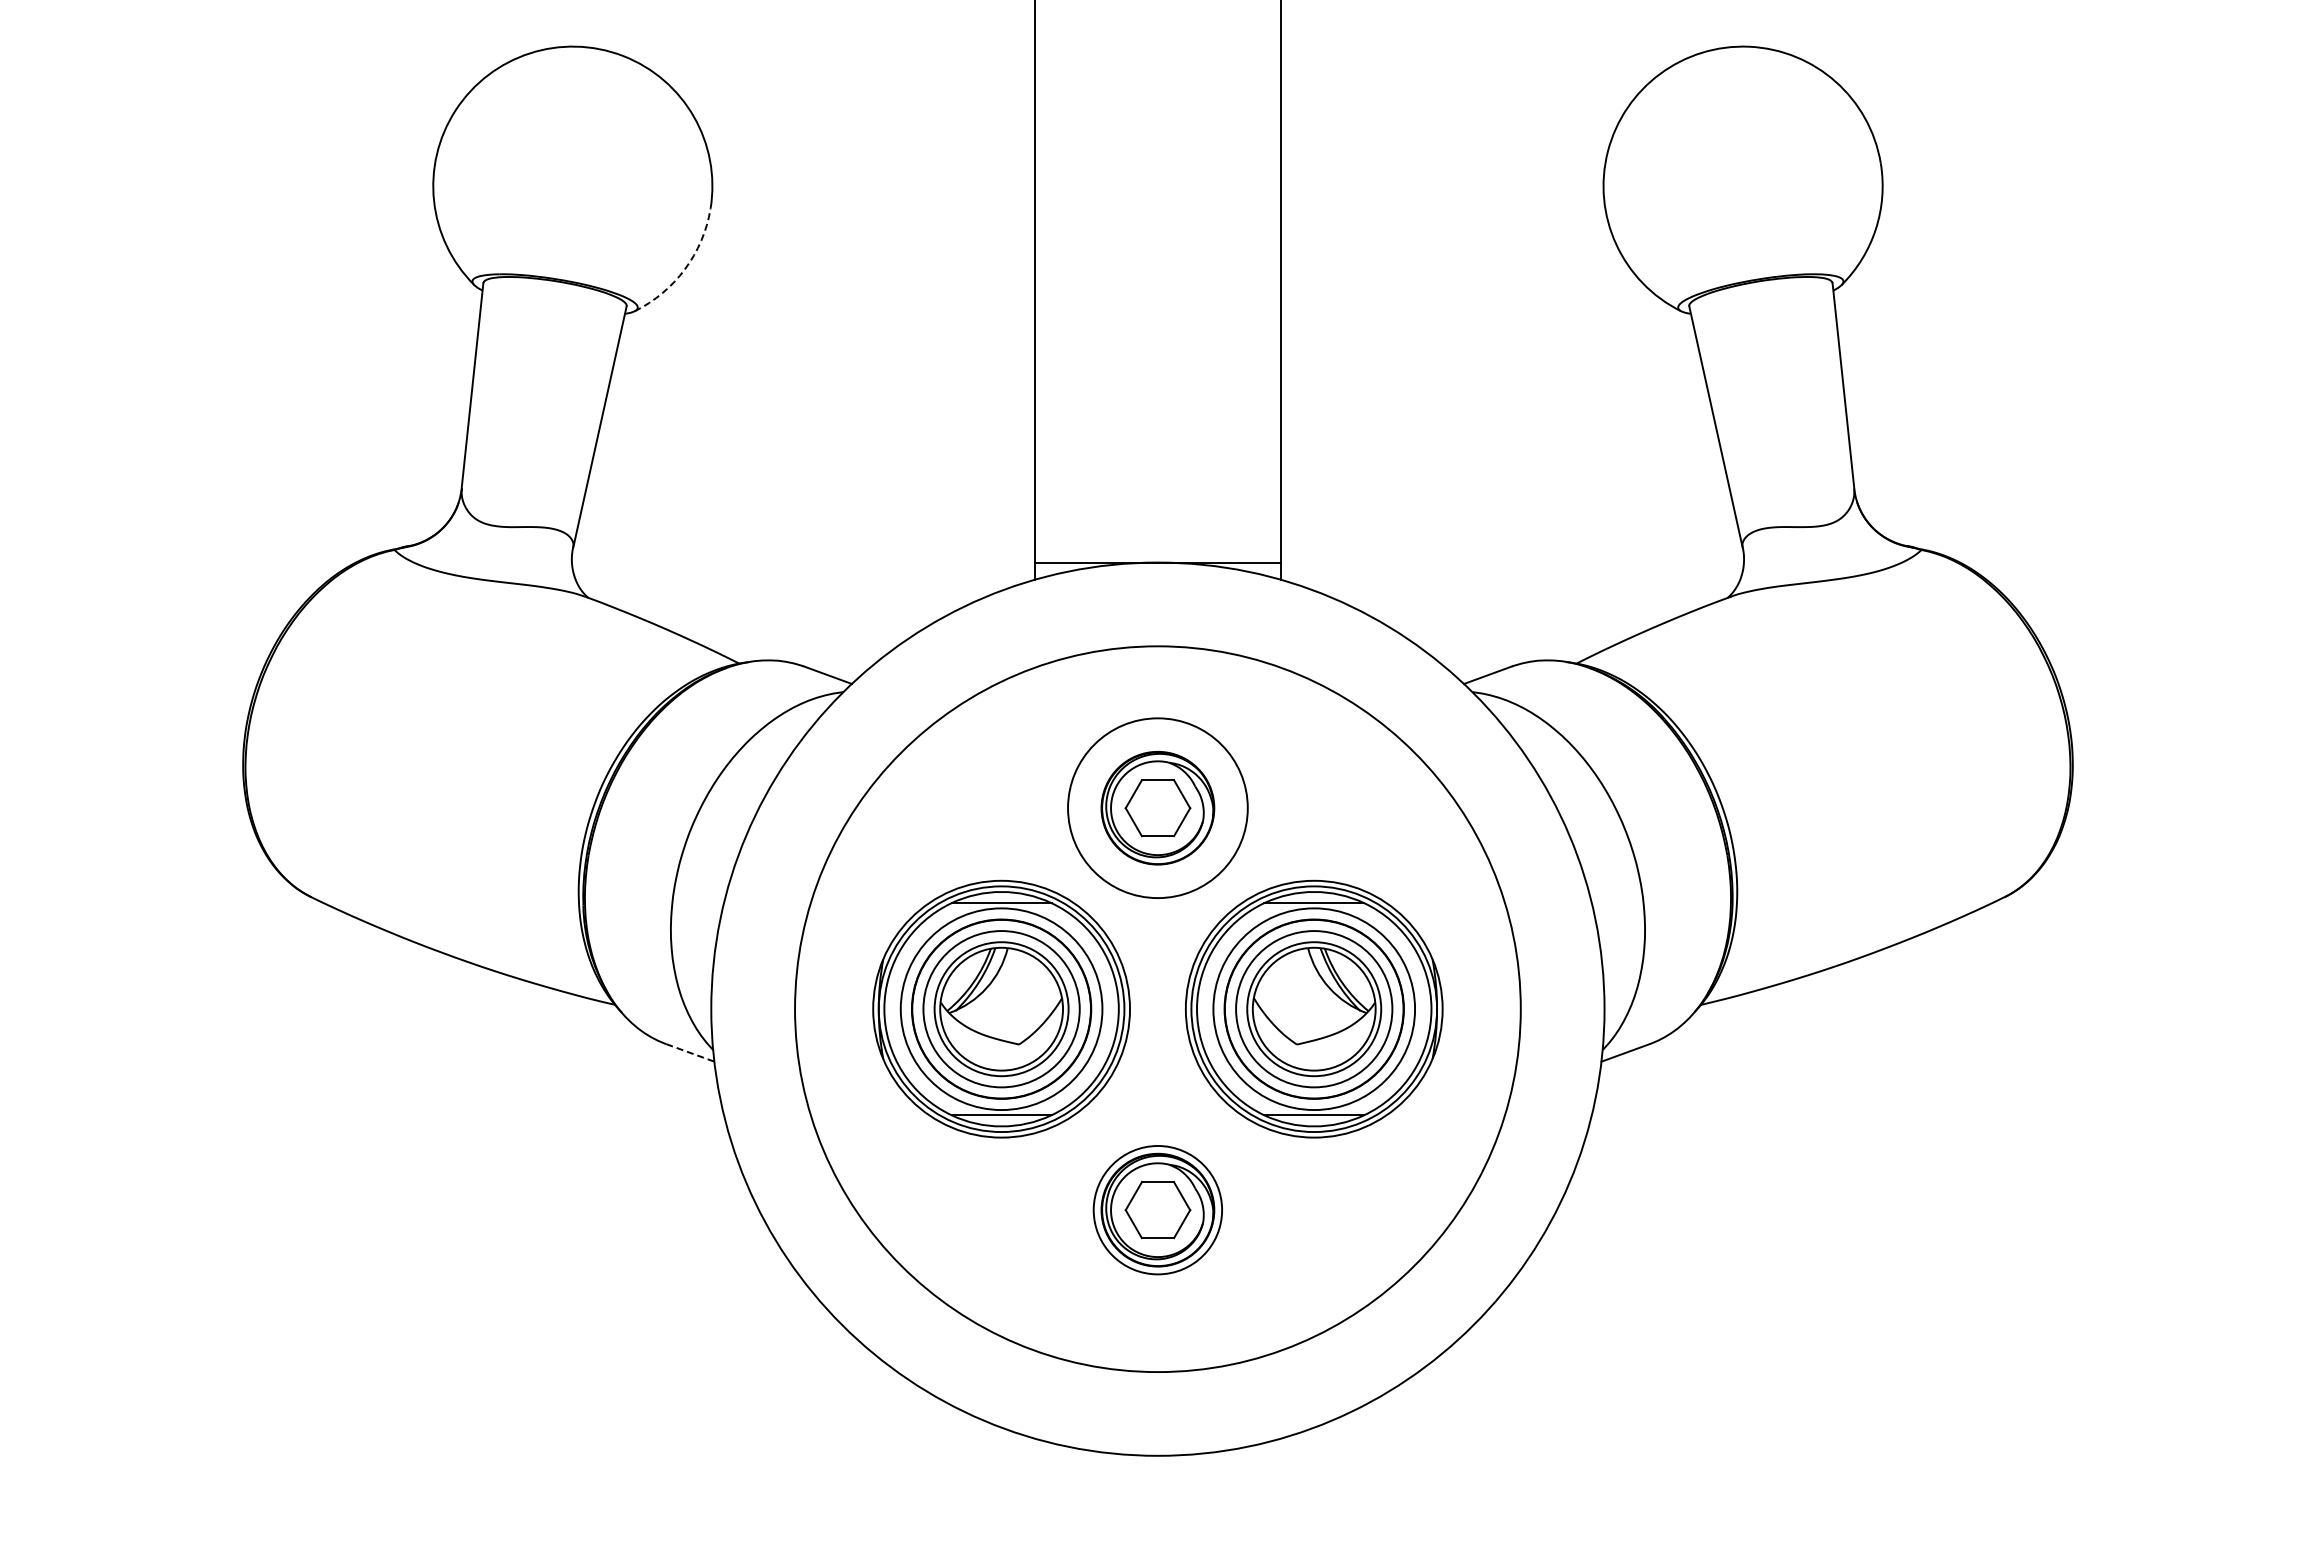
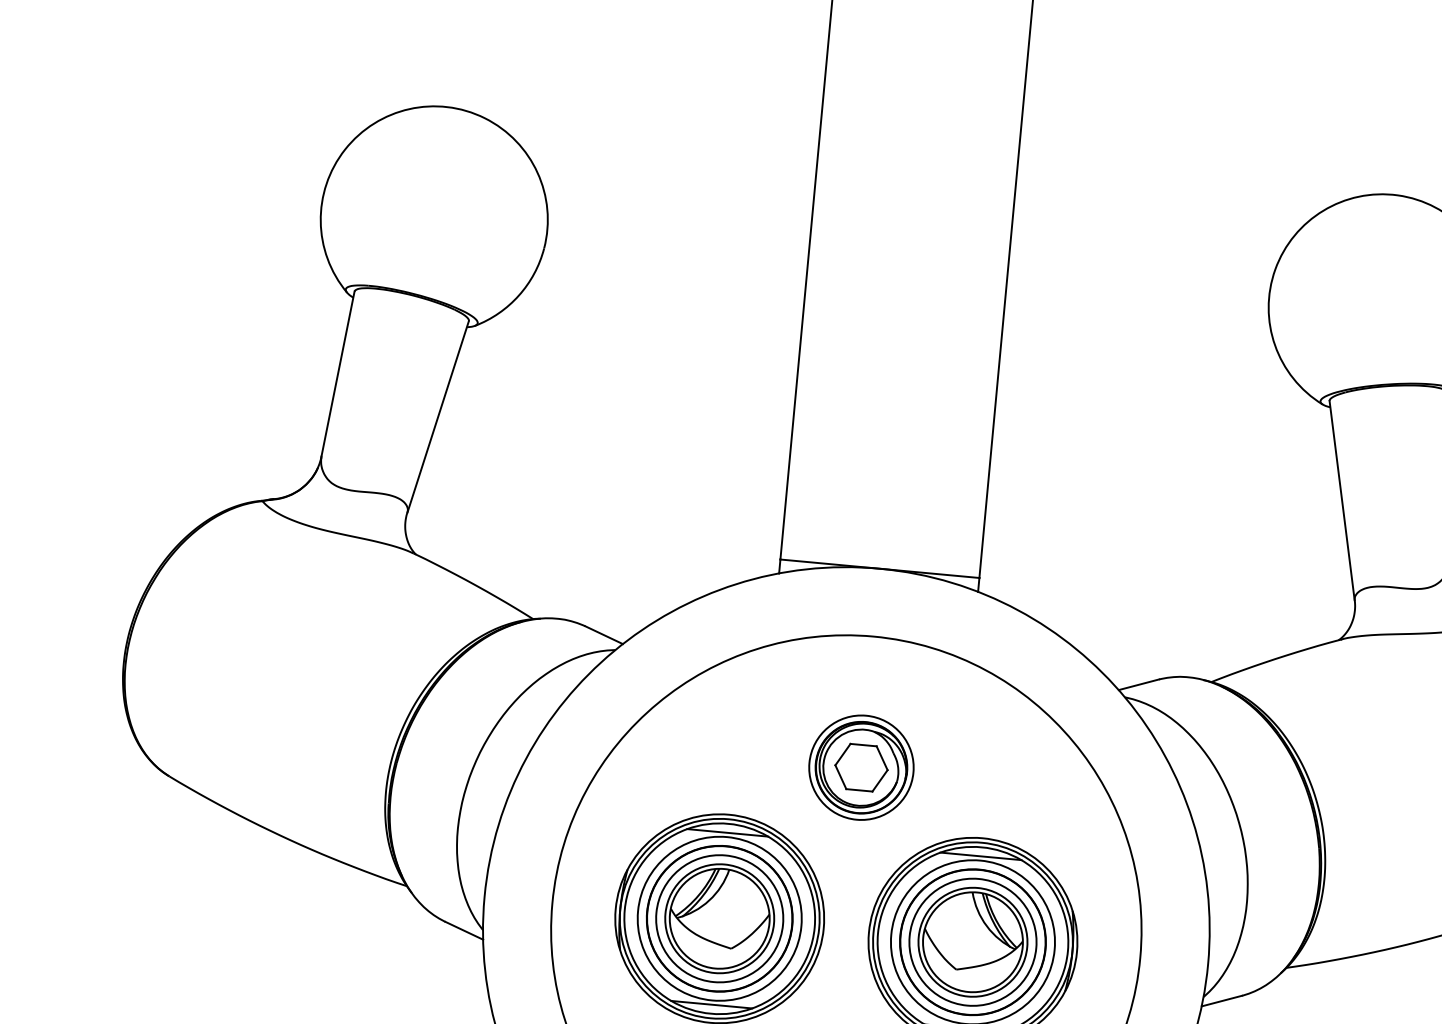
arc: (685, 269) -> (519, 295), dashed -> solid
circle: (1157, 808) -> (861, 767), size x0.71
line: (690, 1052) -> (464, 930), dashed -> solid

